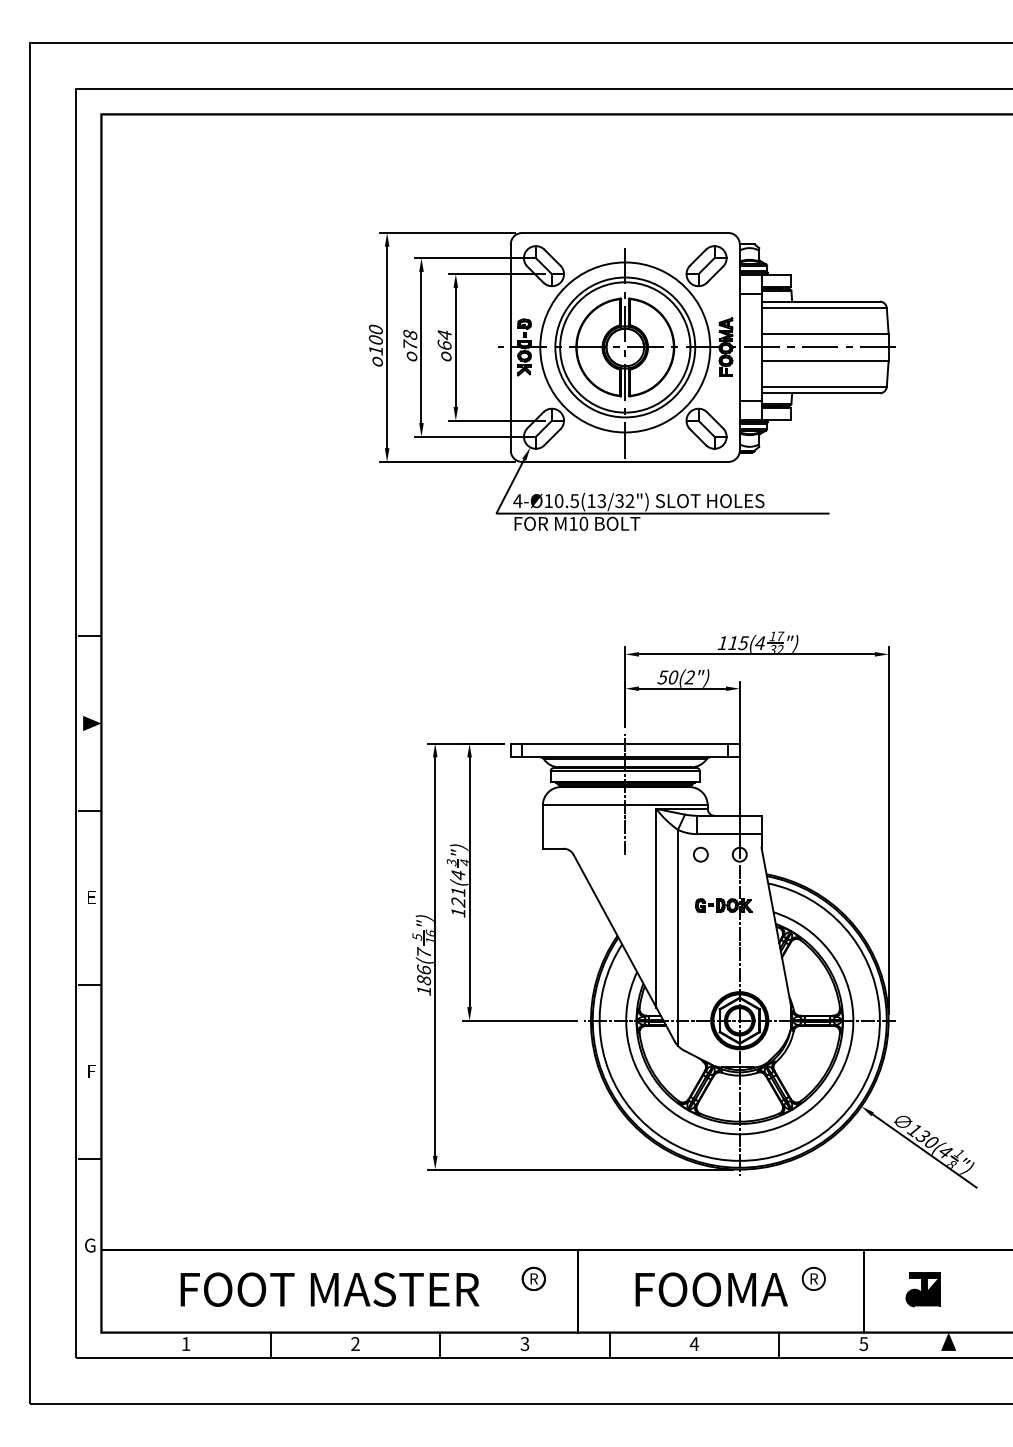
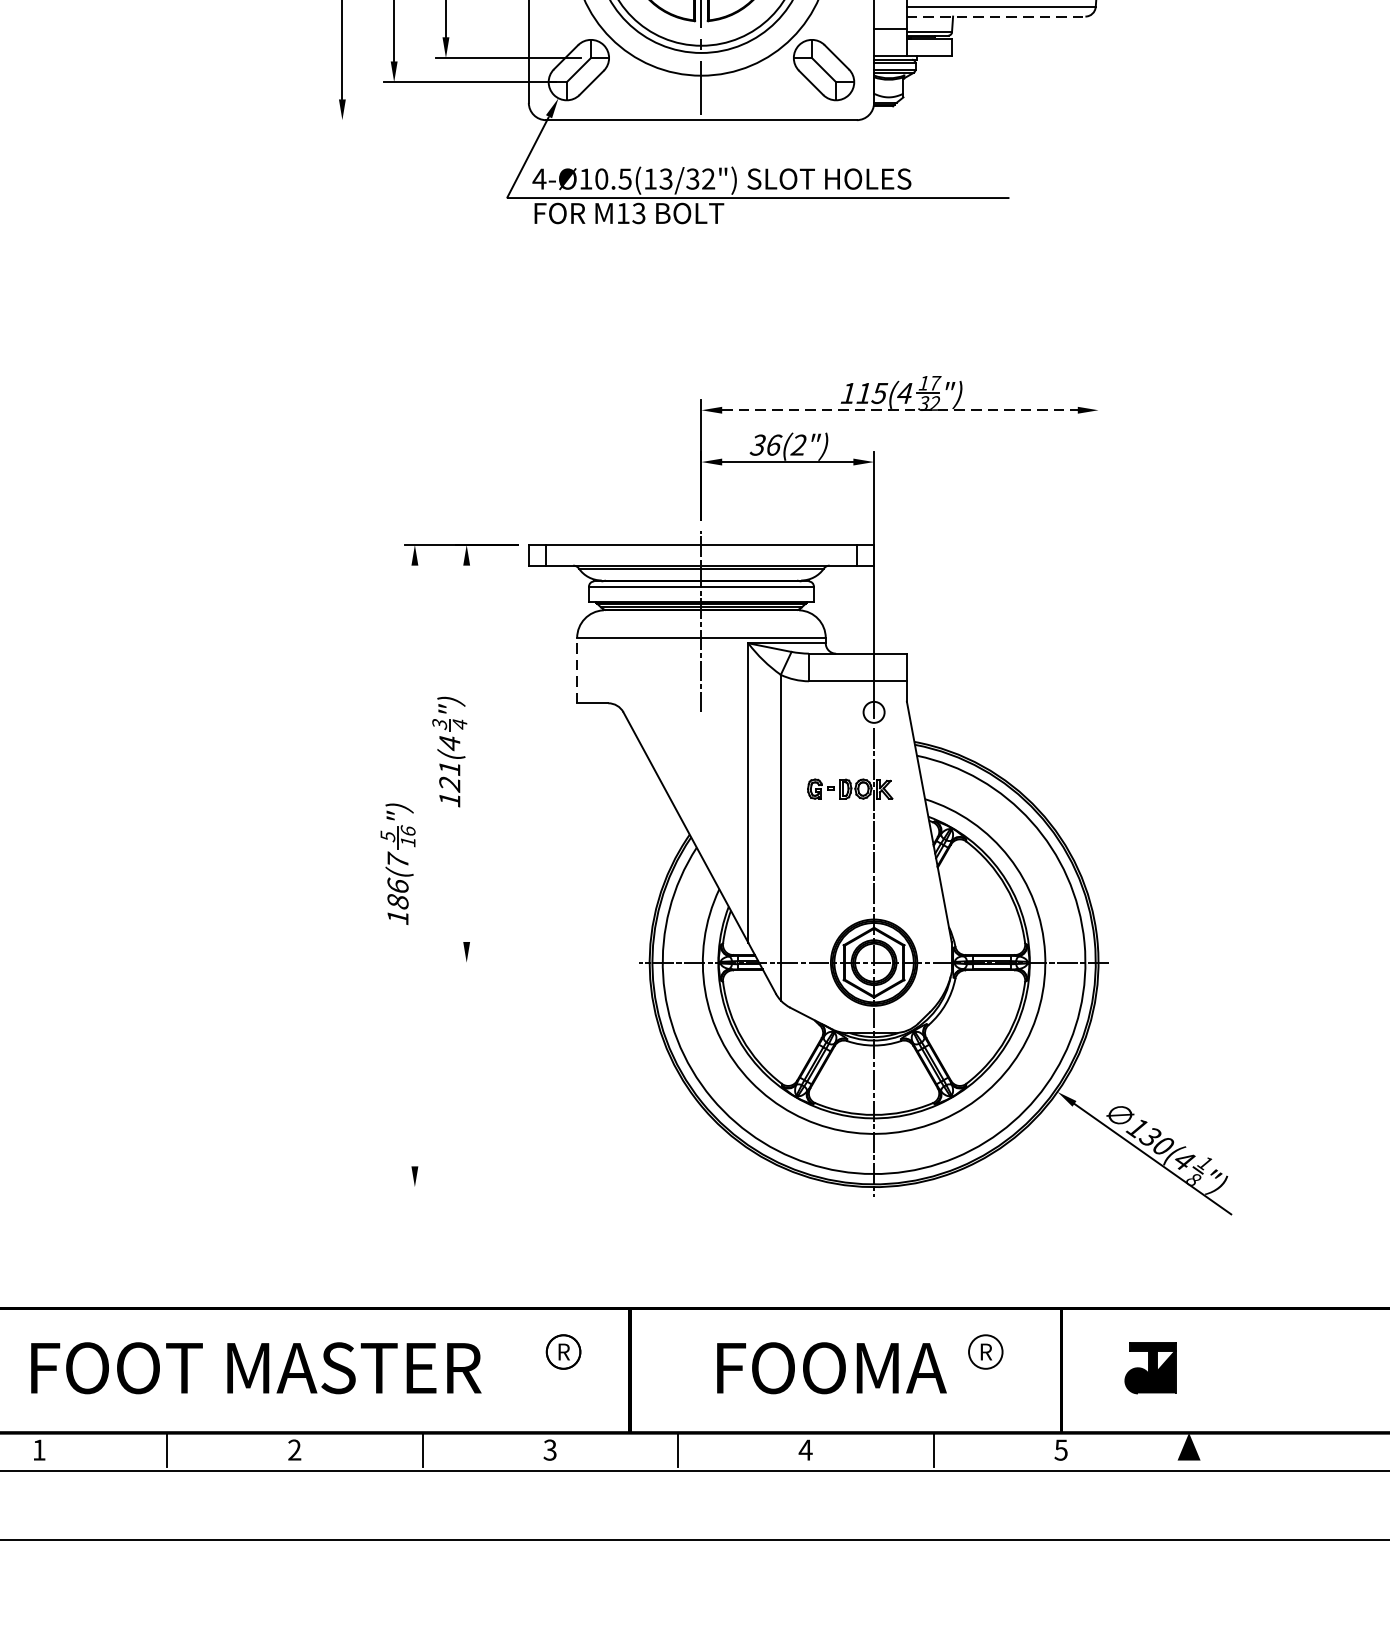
line: (821, 393) -> (997, 16), solid -> dashed
line: (447, 461) -> (433, 119), removed
text: (583, 523) -> (638, 212), M10 -> M13
line: (756, 654) -> (899, 410), solid -> dashed
text: (669, 677) -> (768, 445), 50(2") -> 36(2")
line: (542, 827) -> (576, 671), solid -> dashed
line: (888, 830) -> (1098, 675), removed
circle: (700, 854) -> (814, 712), removed
line: (469, 882) -> (466, 754), removed
line: (435, 956) -> (415, 865), removed
line: (519, 1020) -> (541, 962), removed
line: (580, 1169) -> (633, 1186), removed

